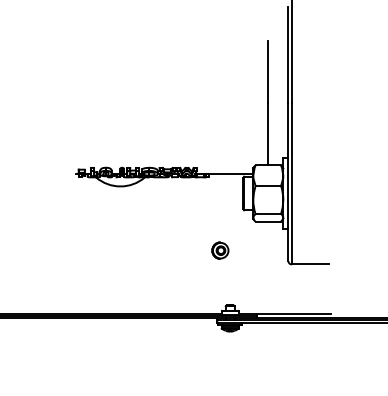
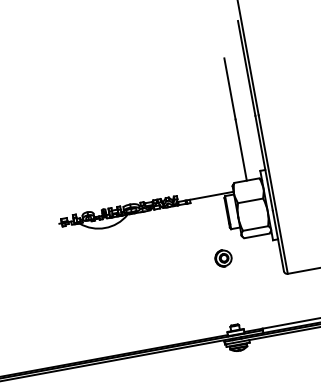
part: (220, 250) -> (223, 258), moved

